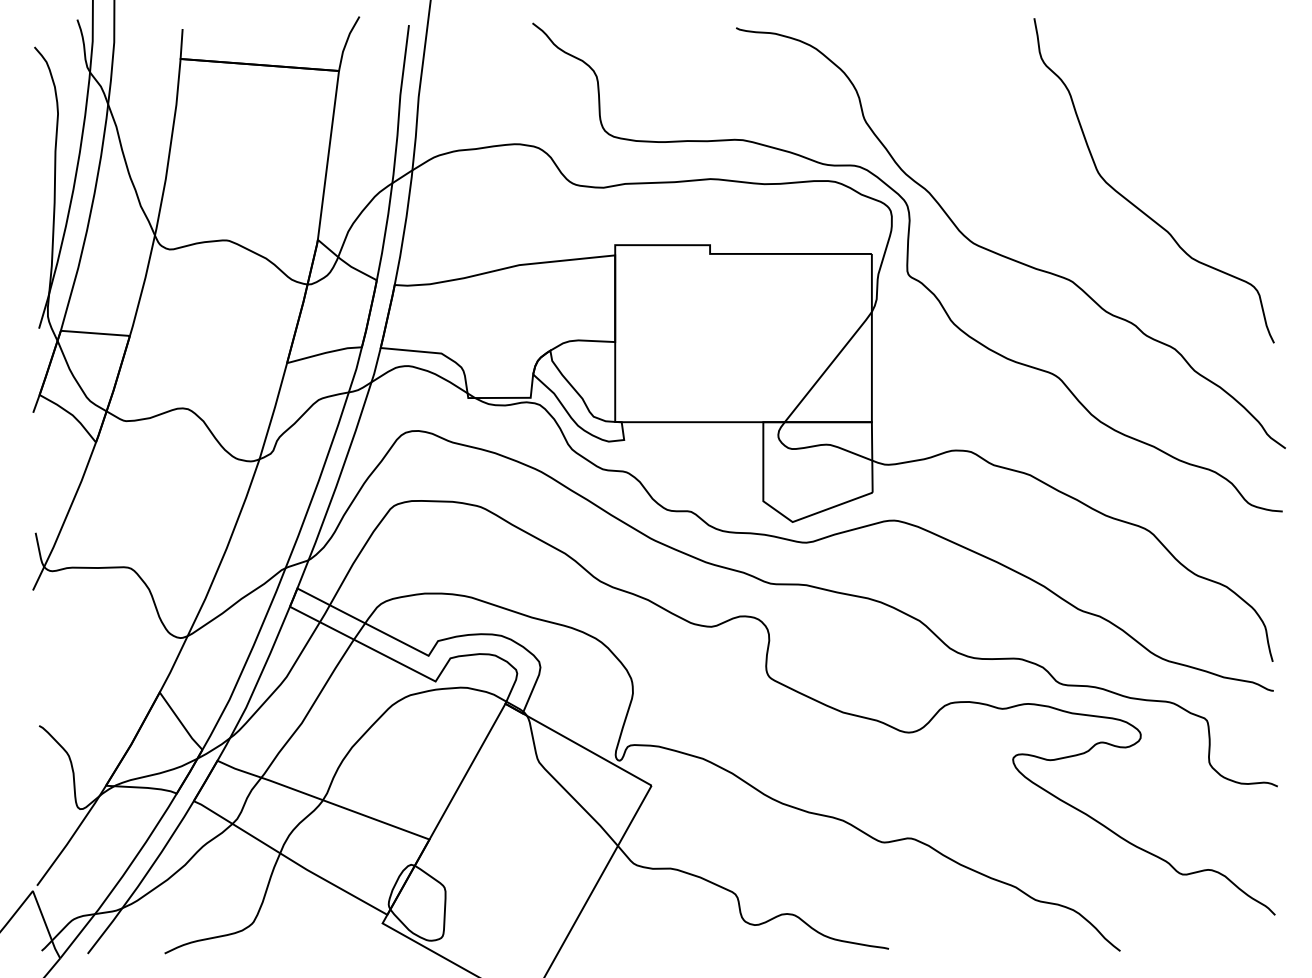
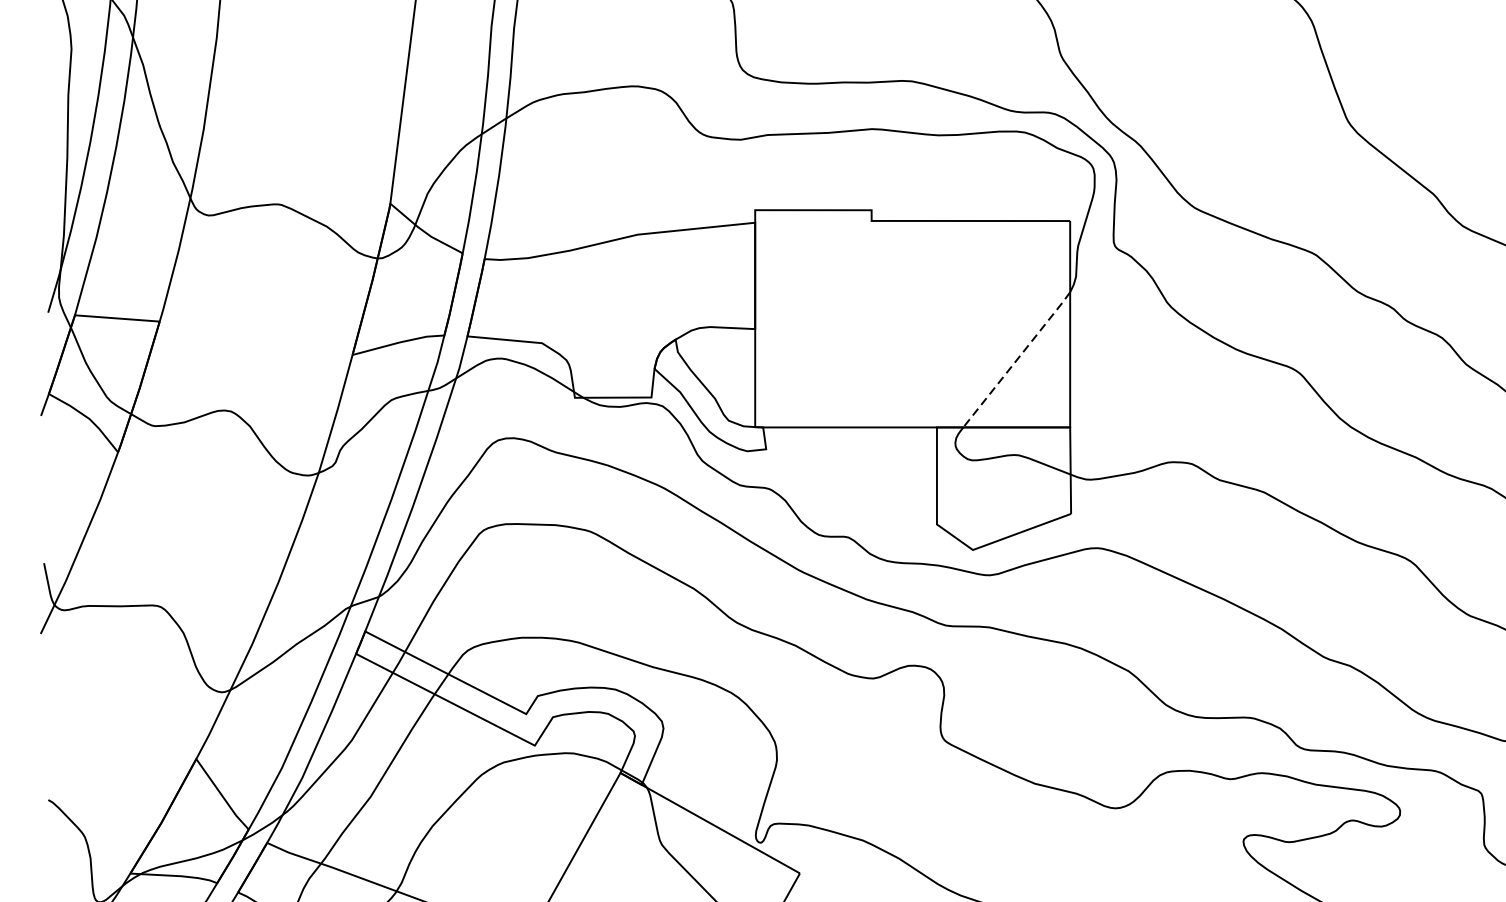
line: (828, 366) -> (1016, 359), solid -> dashed

